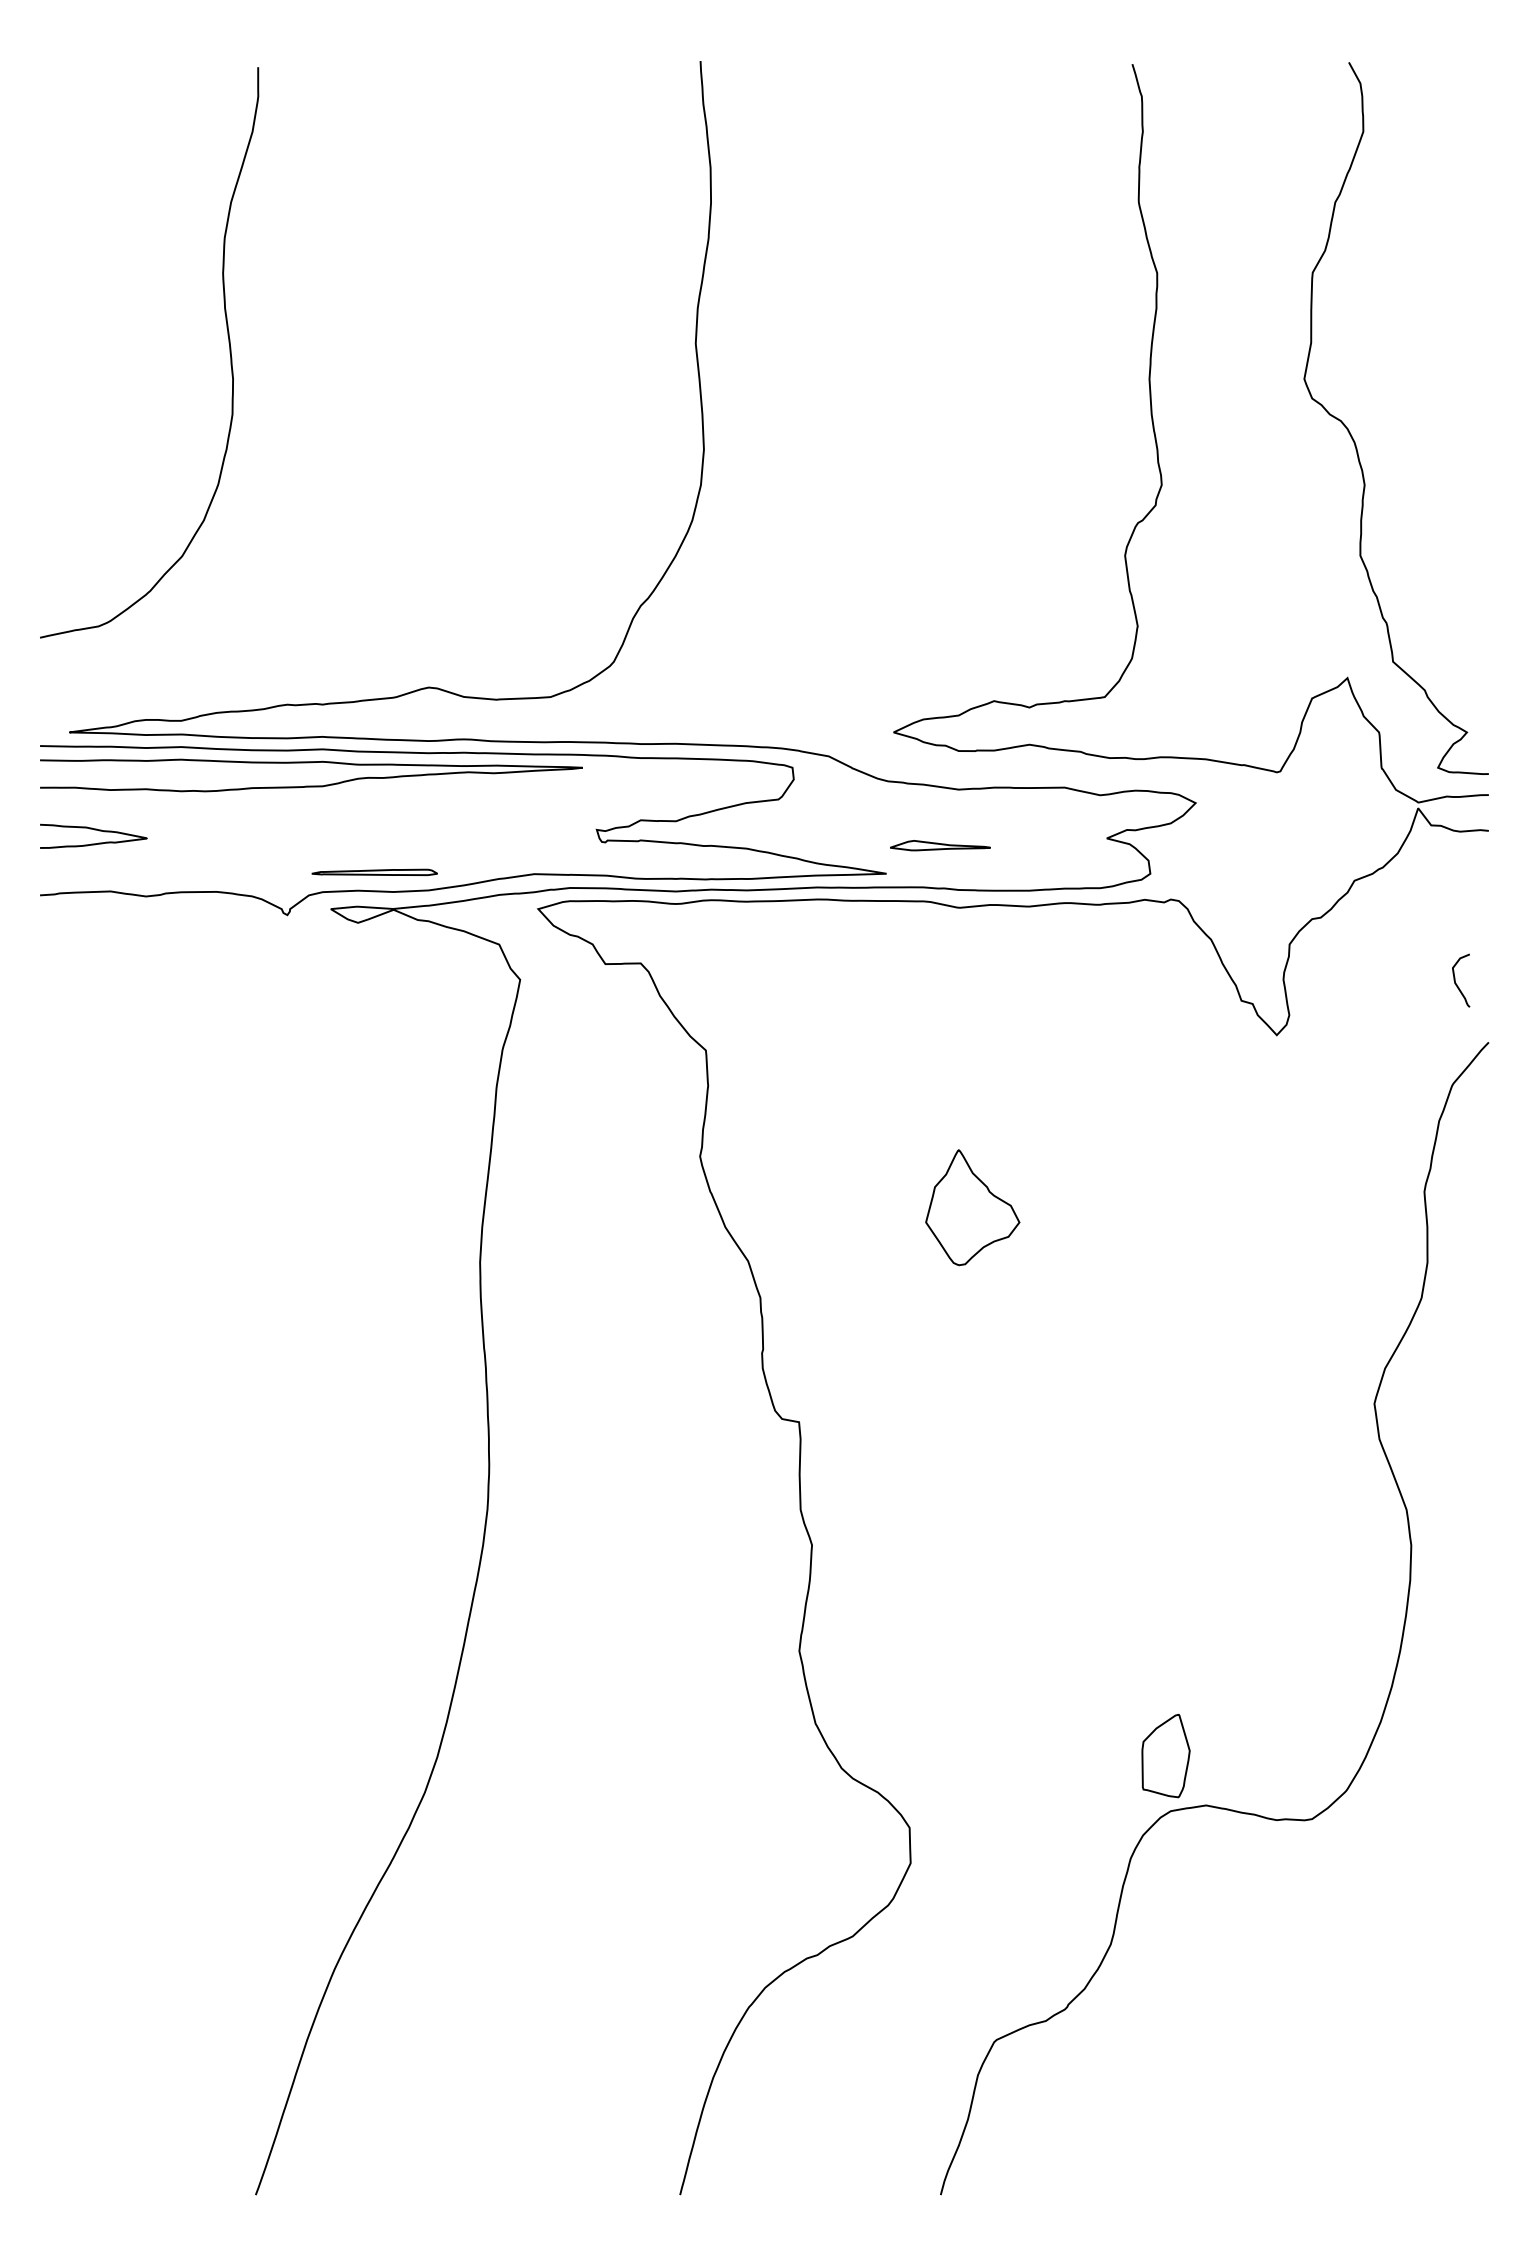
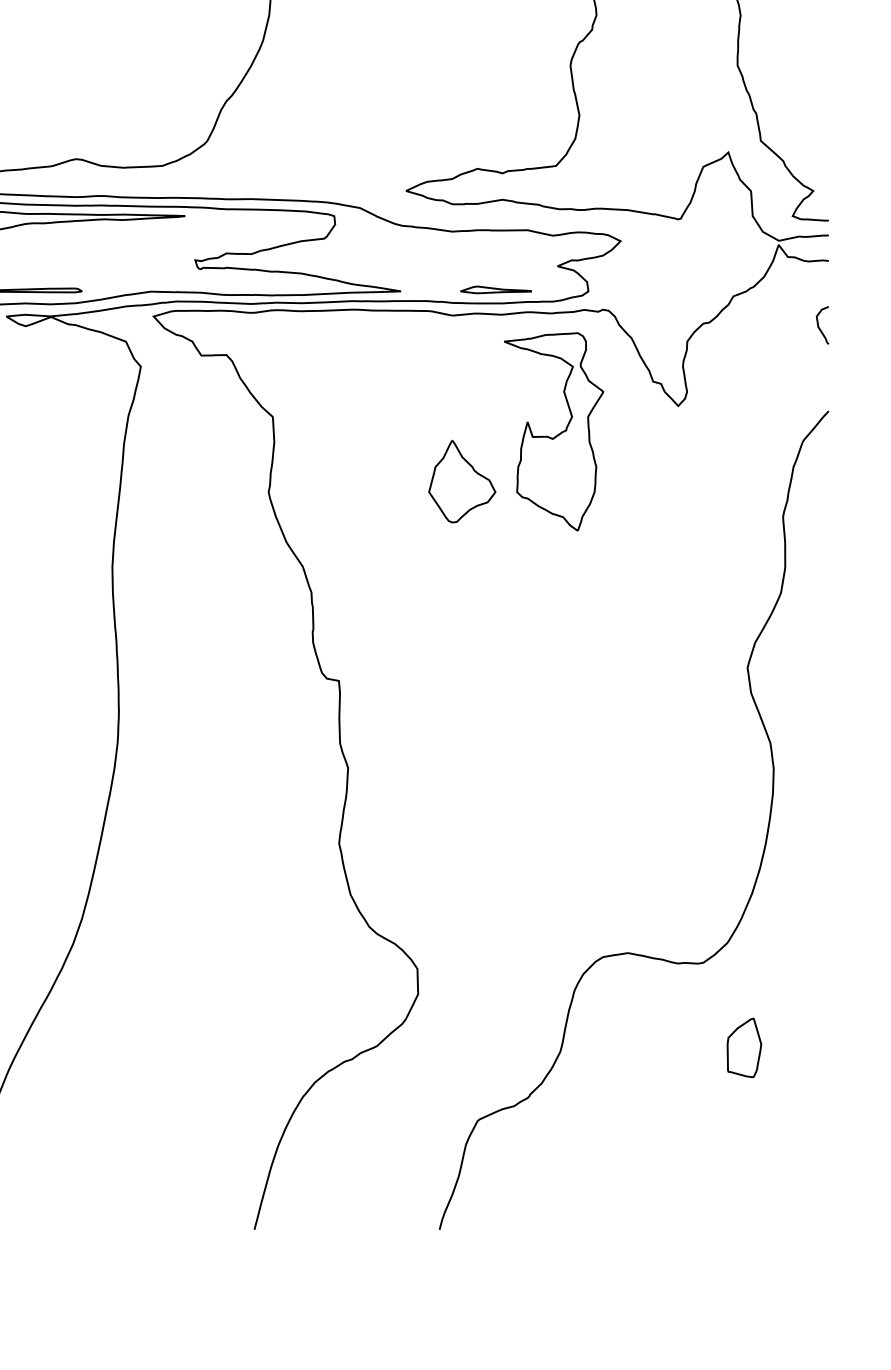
part: (940, 845) -> (496, 289), moved
curve: (1457, 984) -> (820, 328), moved
part: (1105, 1076) -> (556, 435), added
part: (972, 1207) -> (462, 481), moved
part: (1165, 1755) -> (744, 1047), moved

